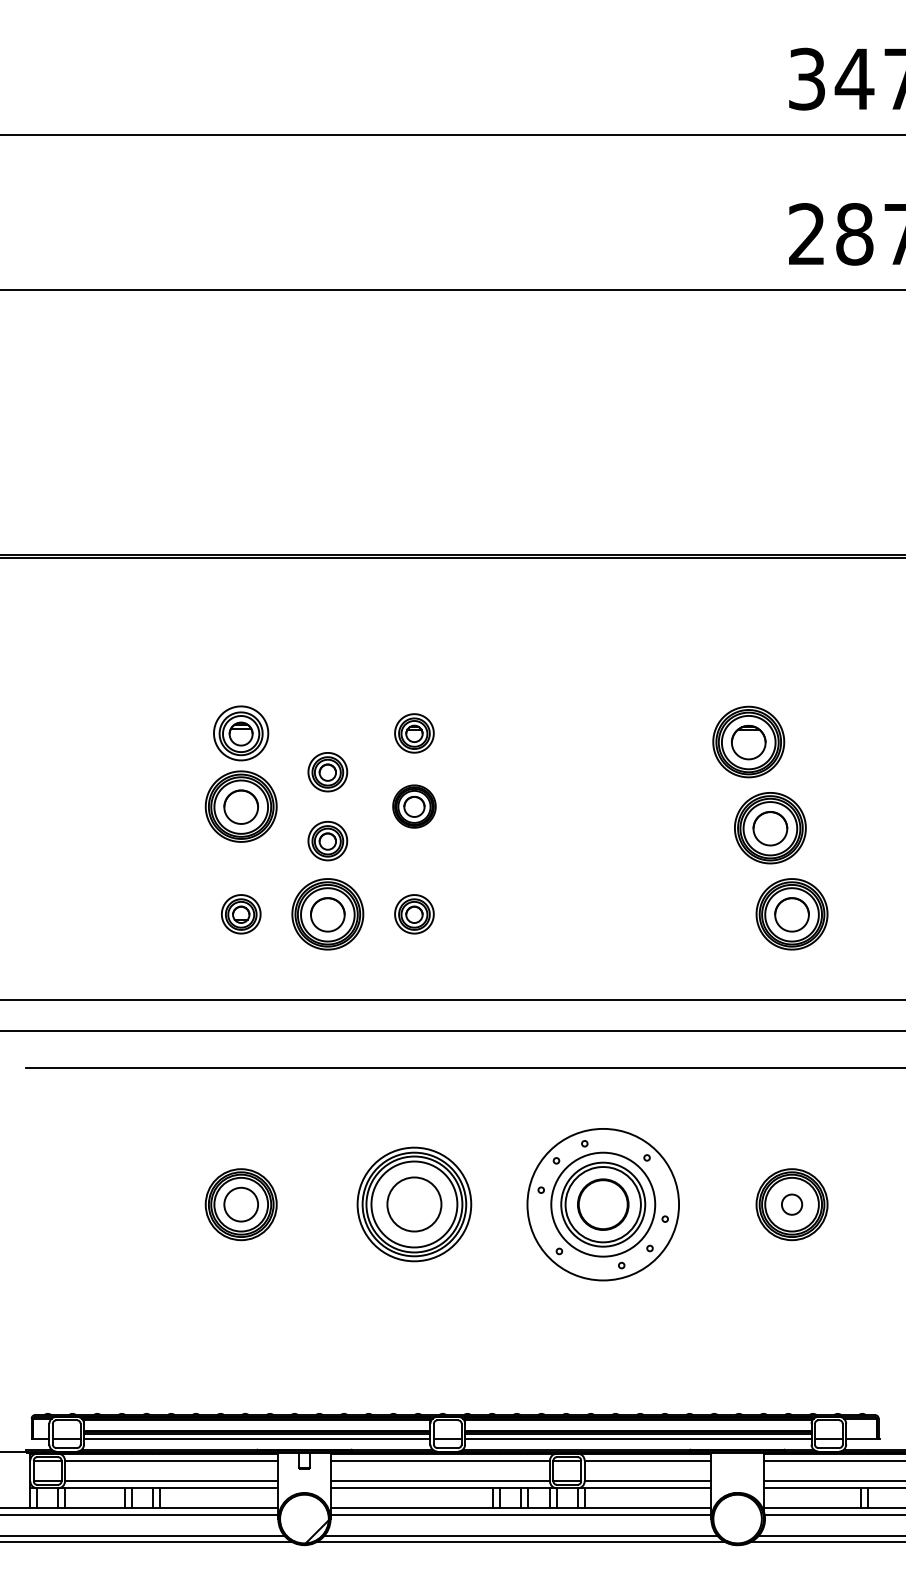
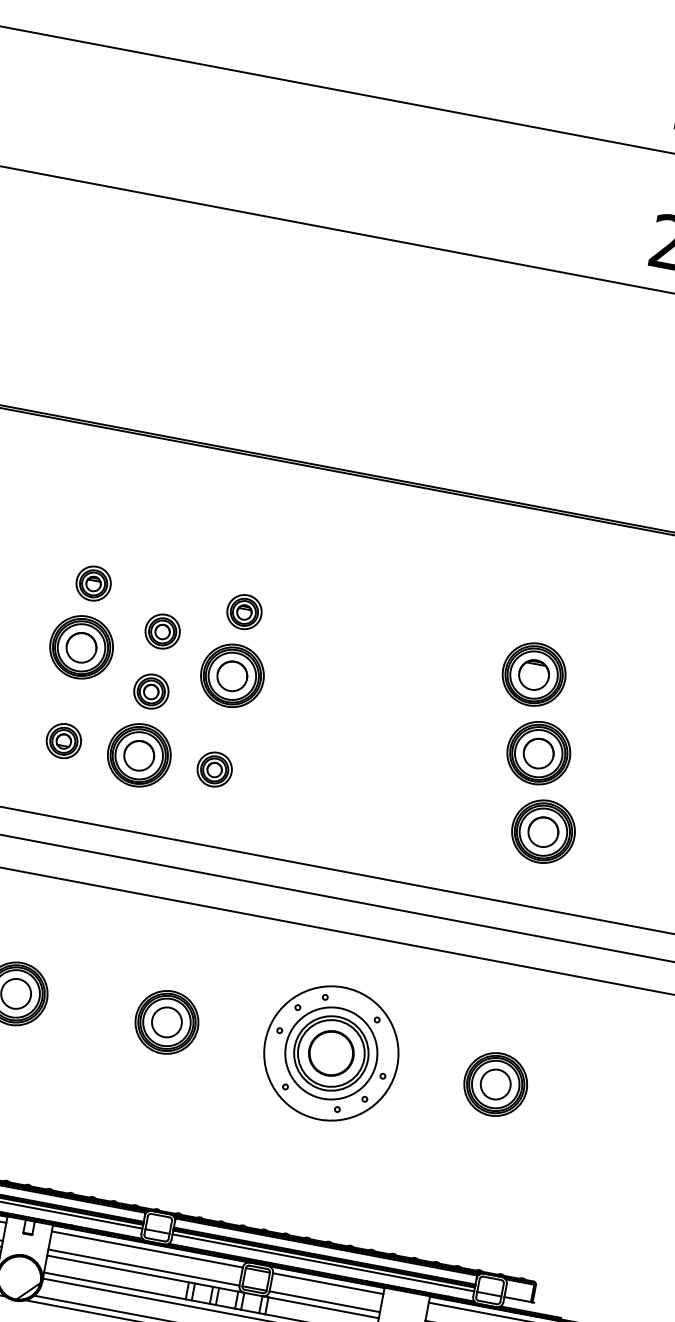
part: (241, 733) -> (93, 583), size x0.71
part: (414, 806) -> (232, 675), size x1.67
part: (414, 1204) -> (167, 1022), size x0.62
circle: (791, 1204) -> (495, 1084), size x1.67

